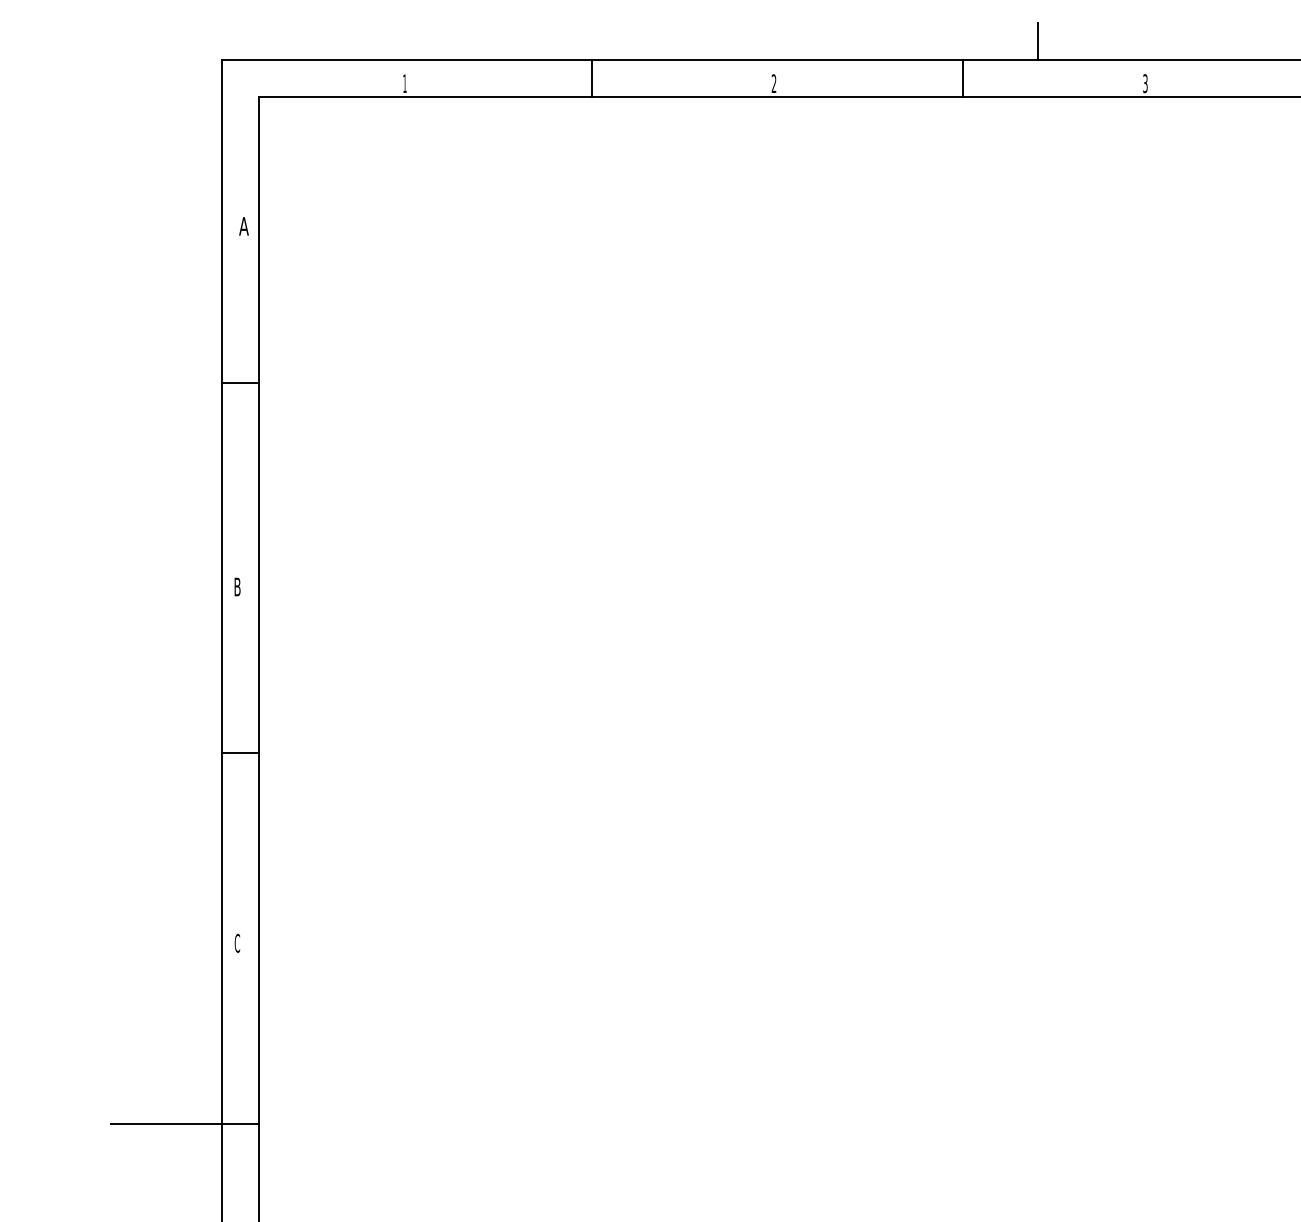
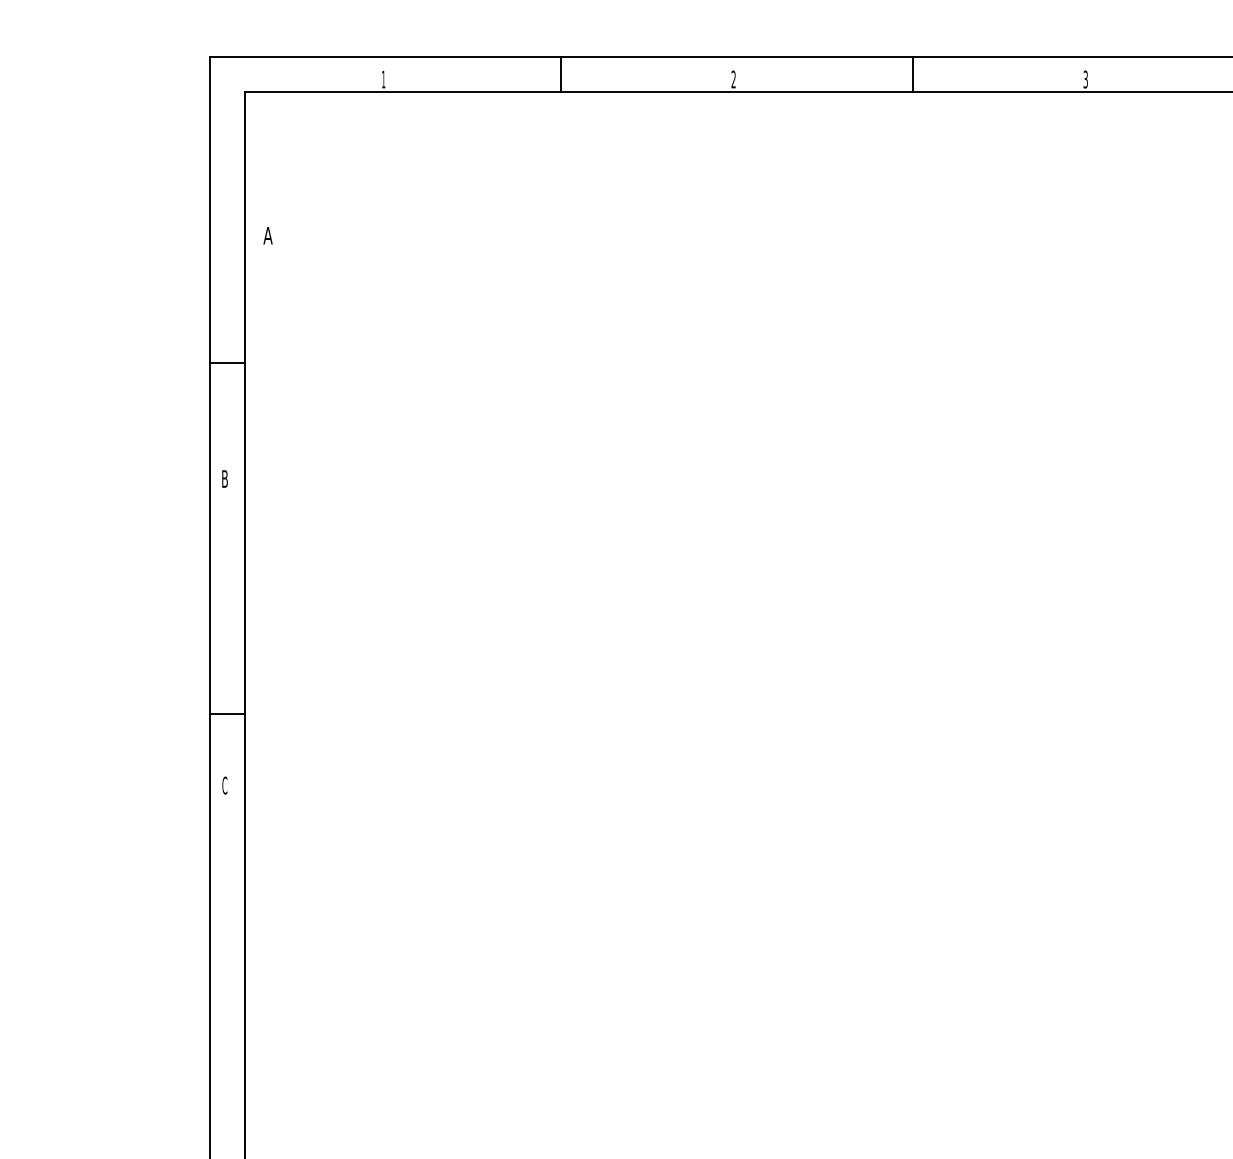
line: (1037, 41) -> (983, 39), removed
text: (243, 226) -> (267, 235), moved
text: (237, 586) -> (224, 478), moved
text: (237, 943) -> (224, 785), moved
line: (184, 1123) -> (174, 1065), removed

